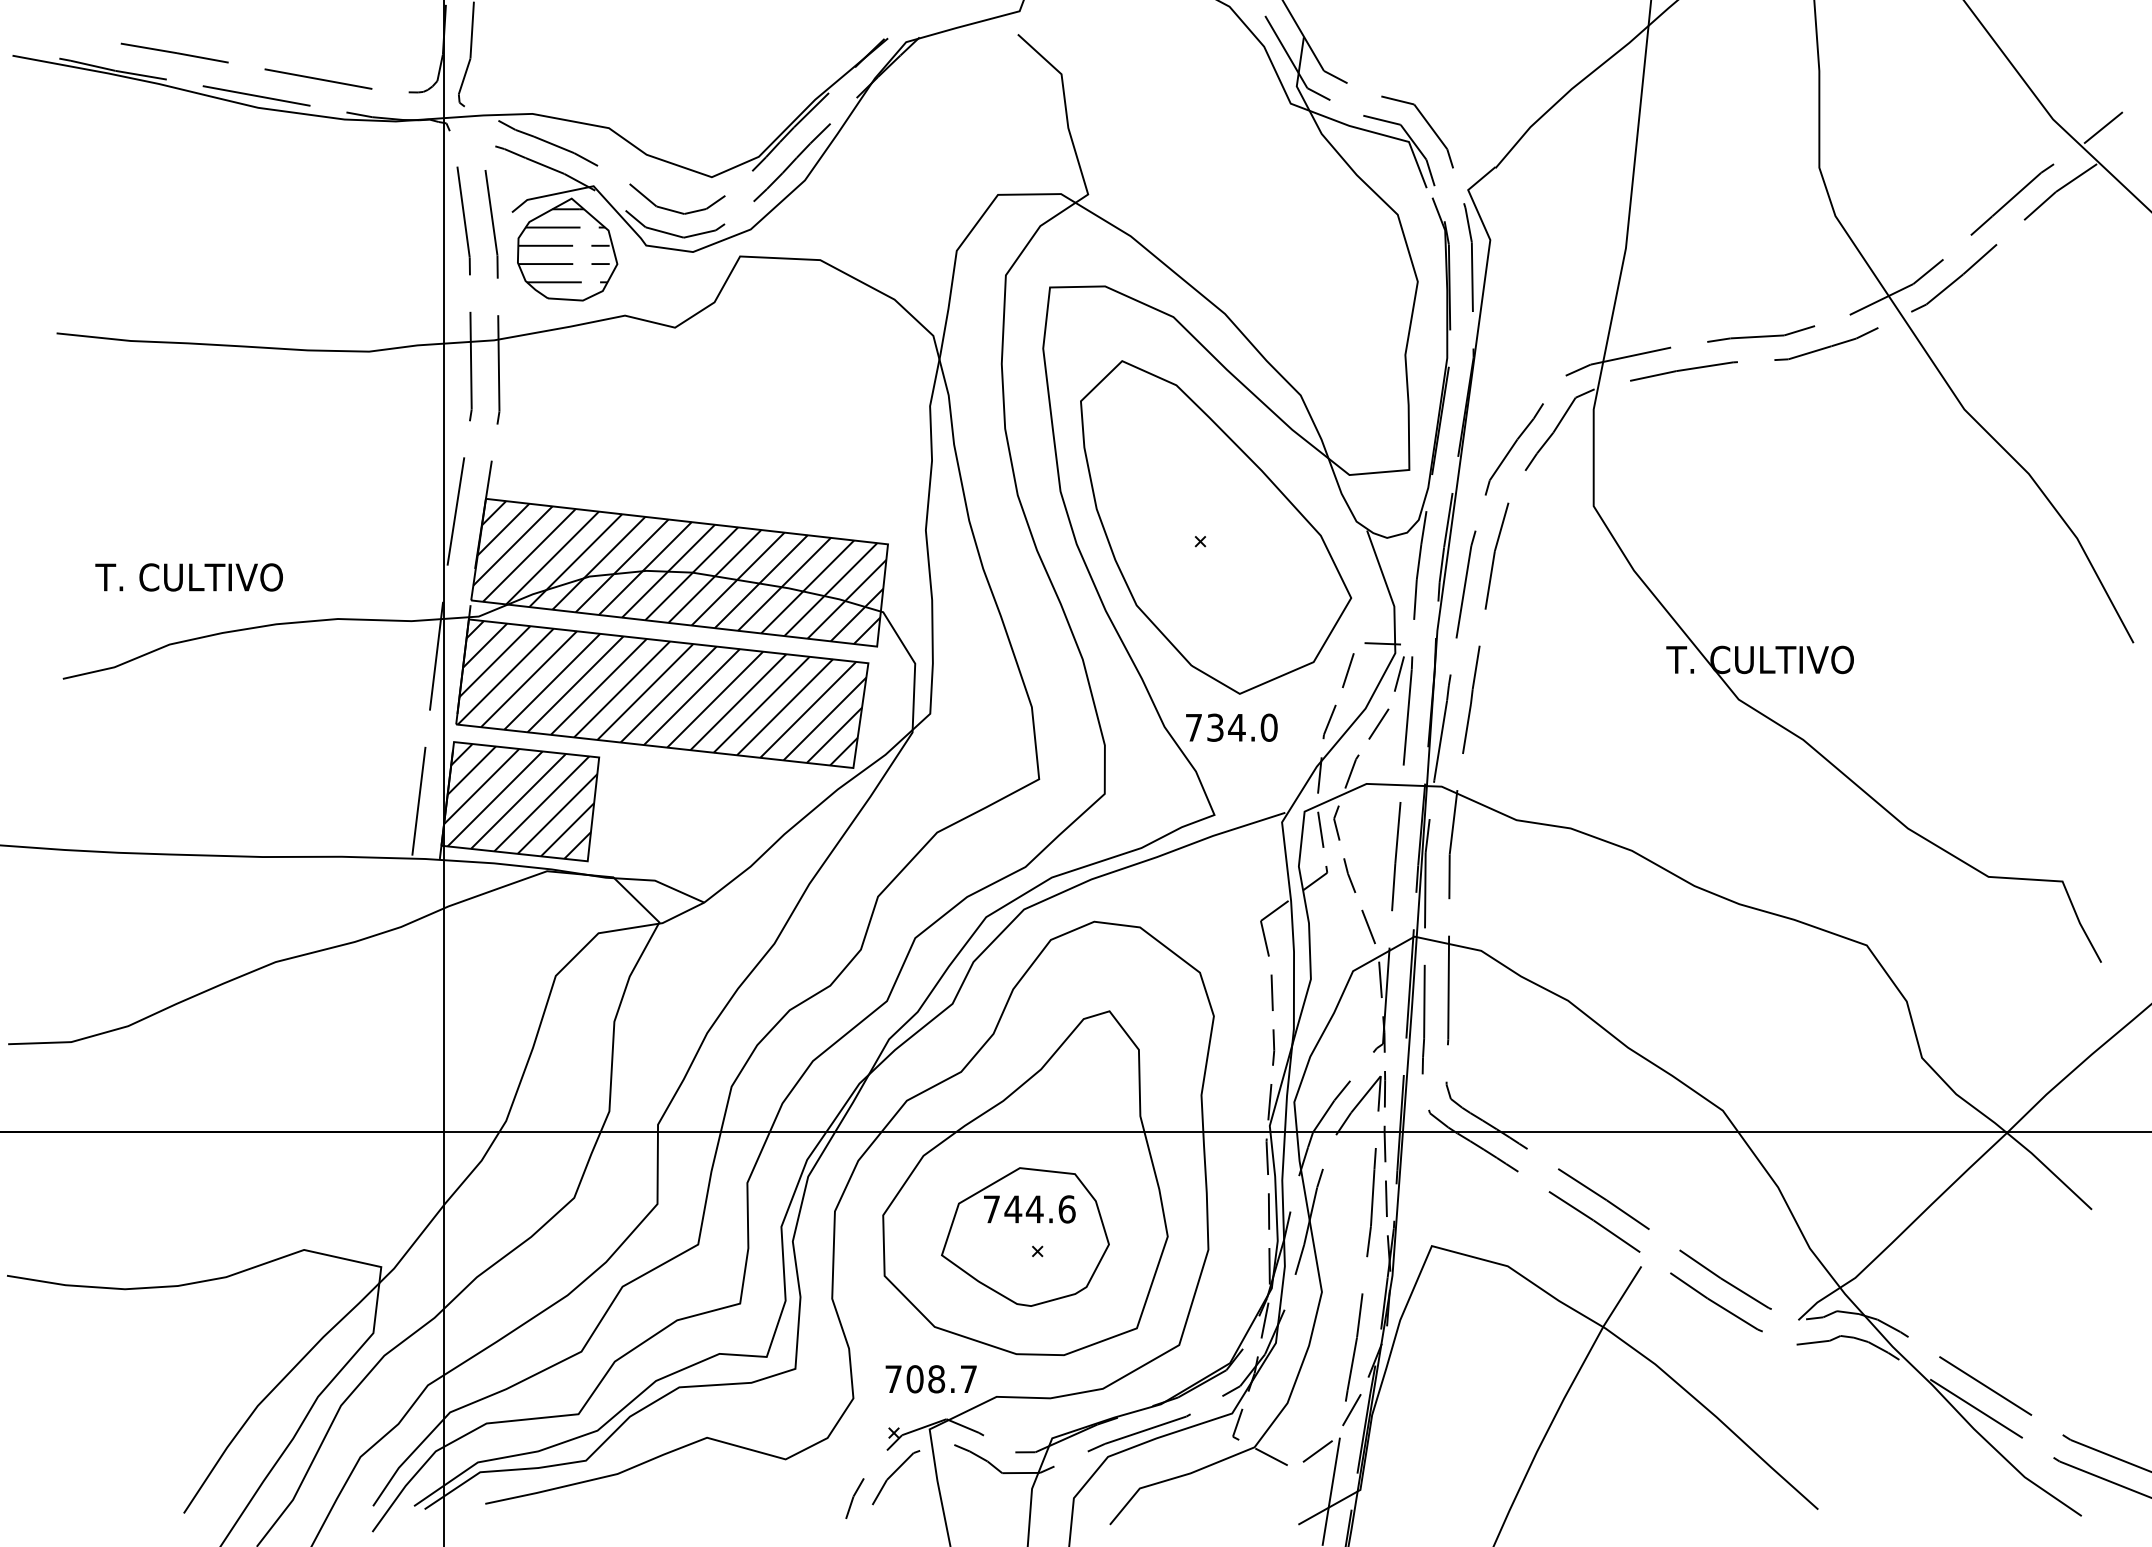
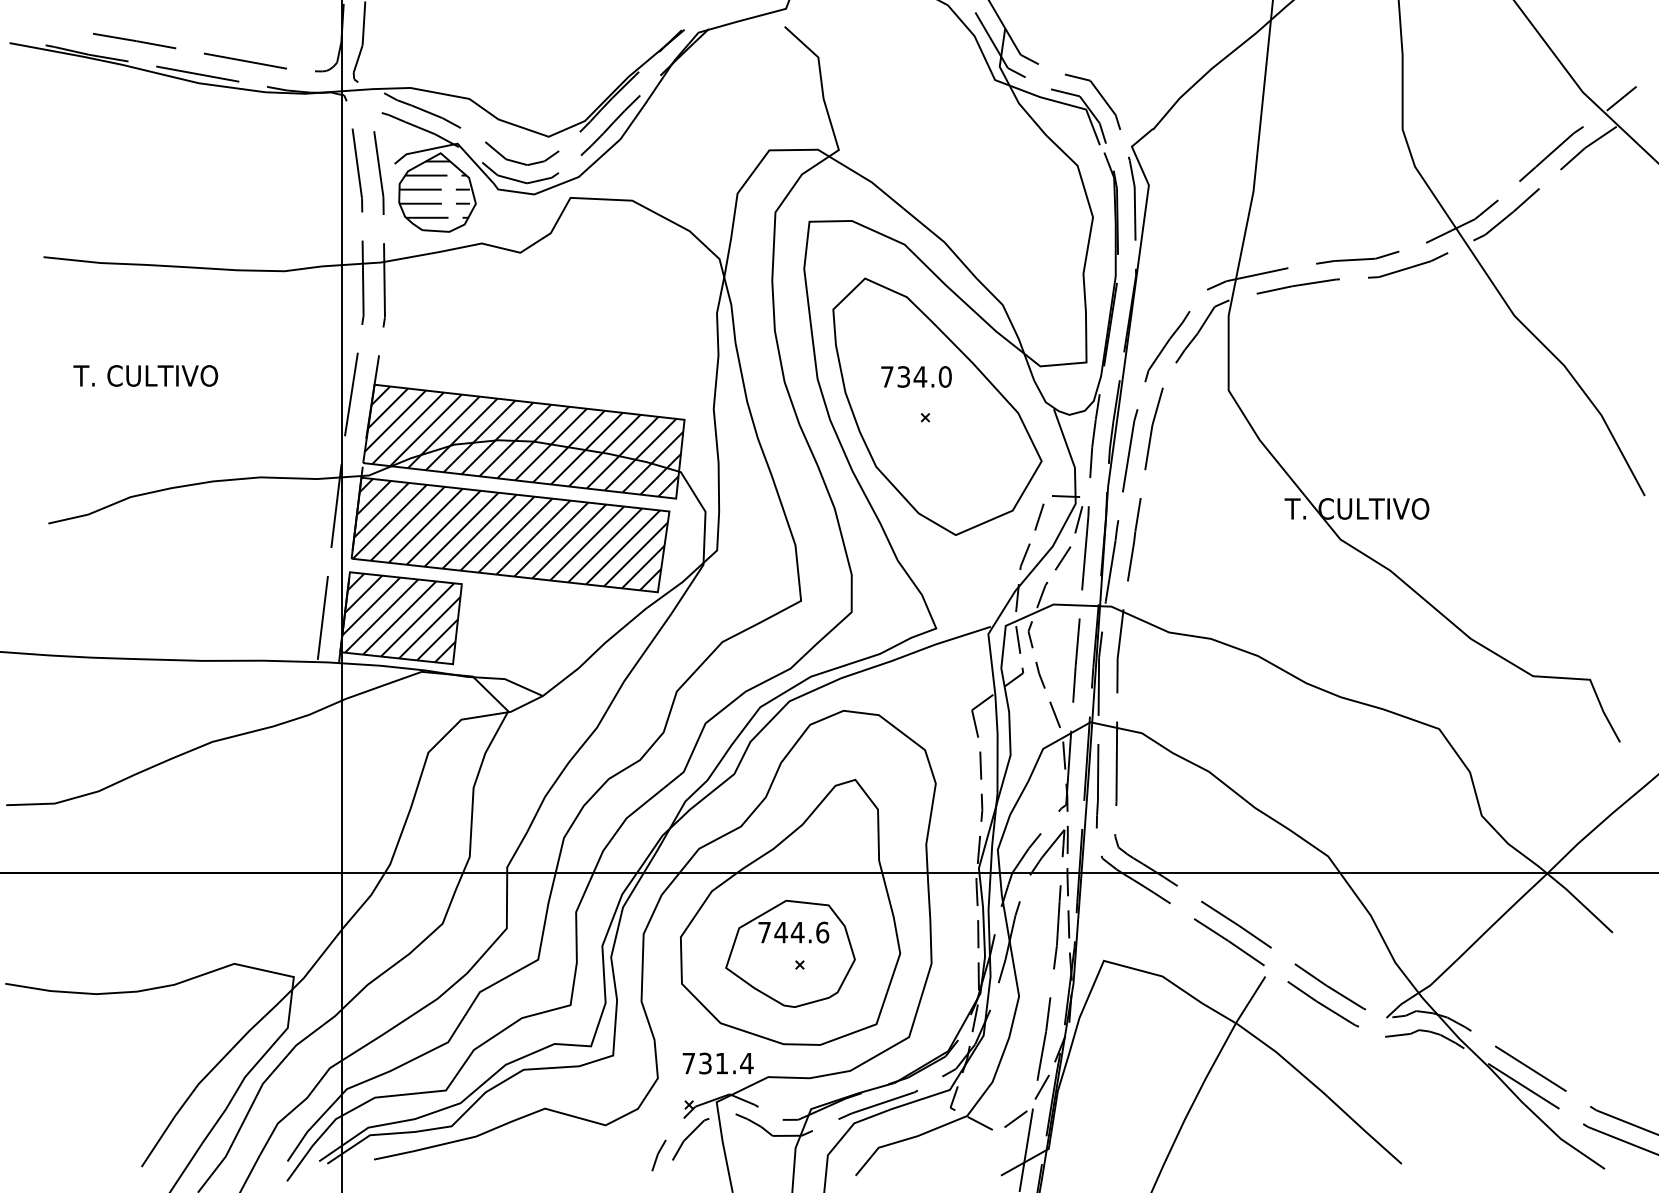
text: (188, 577) -> (145, 375), moved
text: (1231, 727) -> (916, 376), moved
text: (941, 1379) -> (725, 1063), 708.7 -> 731.4

